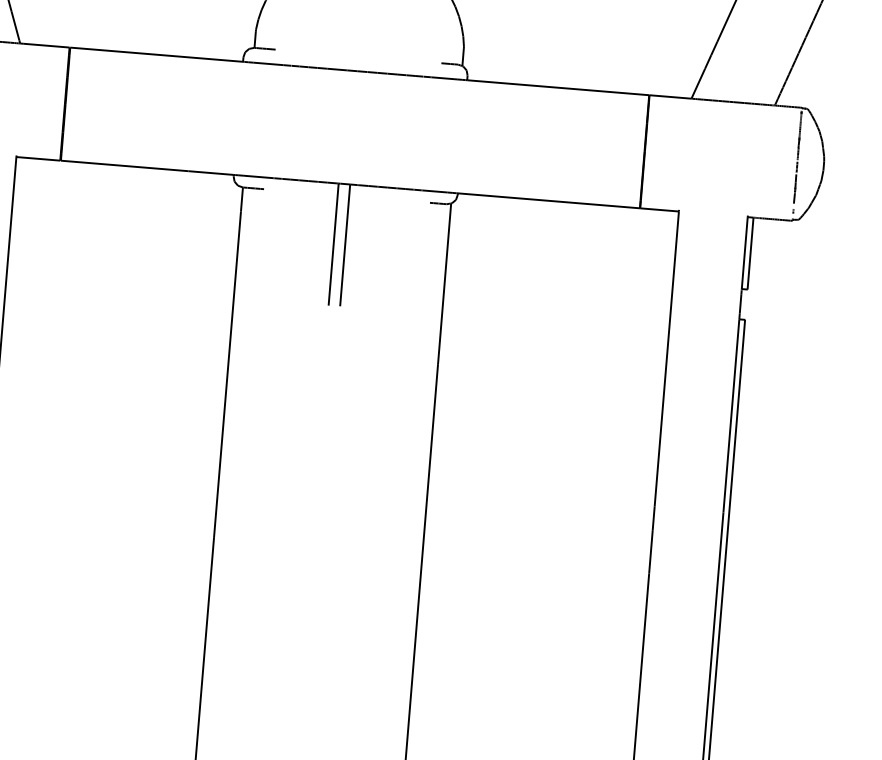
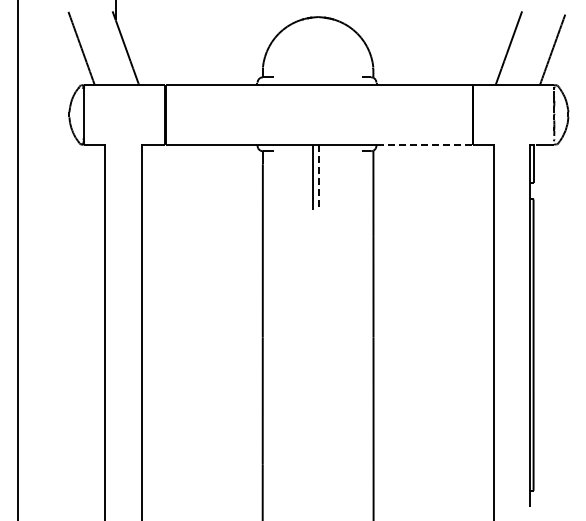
line: (550, 201) -> (425, 145), solid -> dashed
line: (345, 245) -> (319, 177), solid -> dashed

